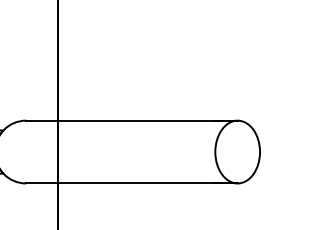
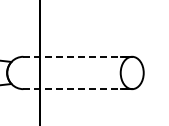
line: (133, 120) -> (78, 56), solid -> dashed
line: (133, 184) -> (78, 89), solid -> dashed

